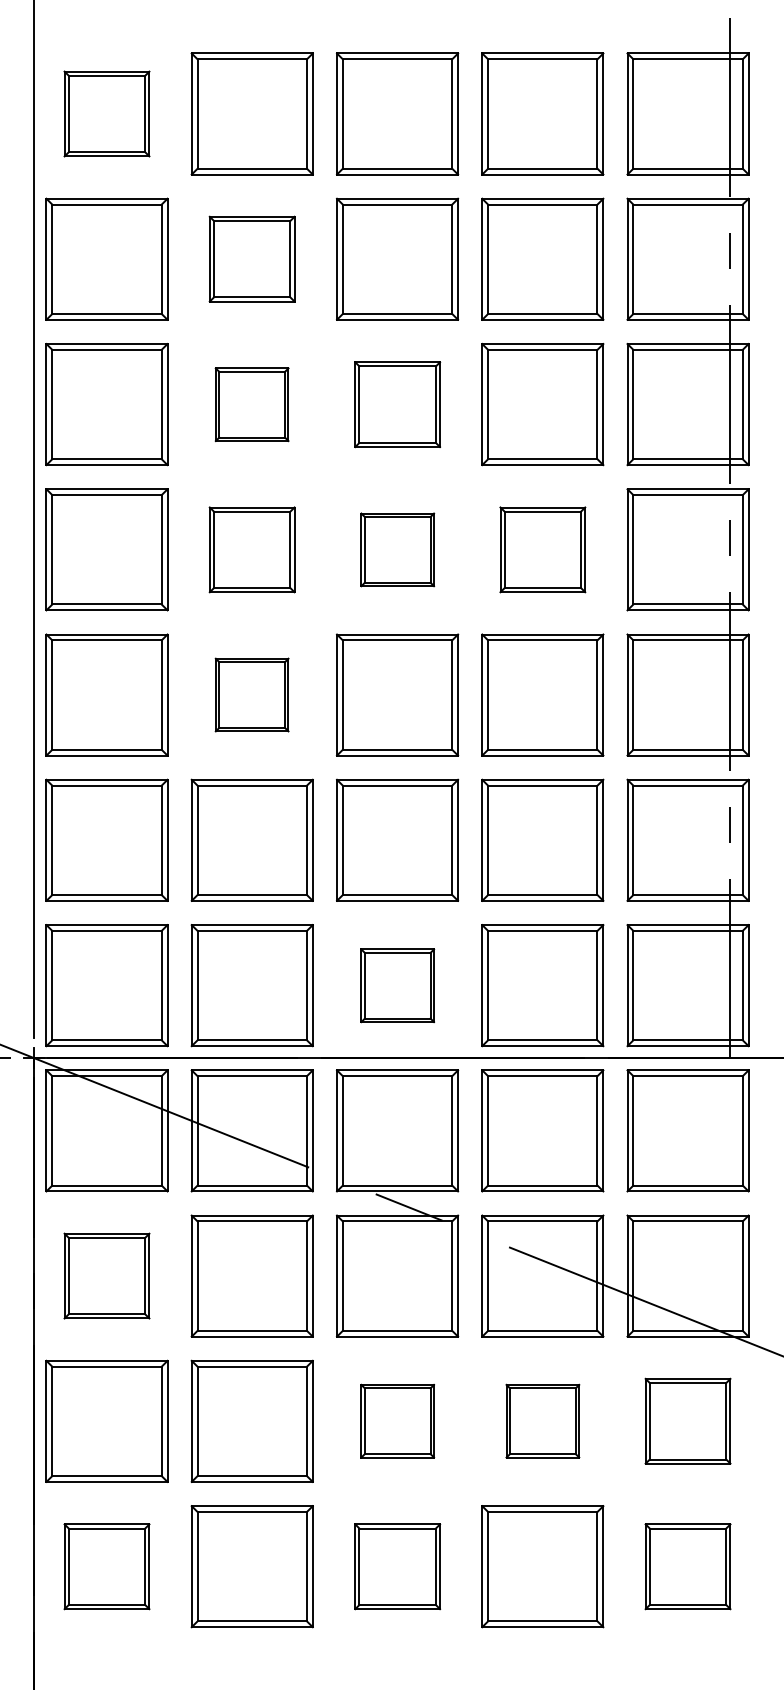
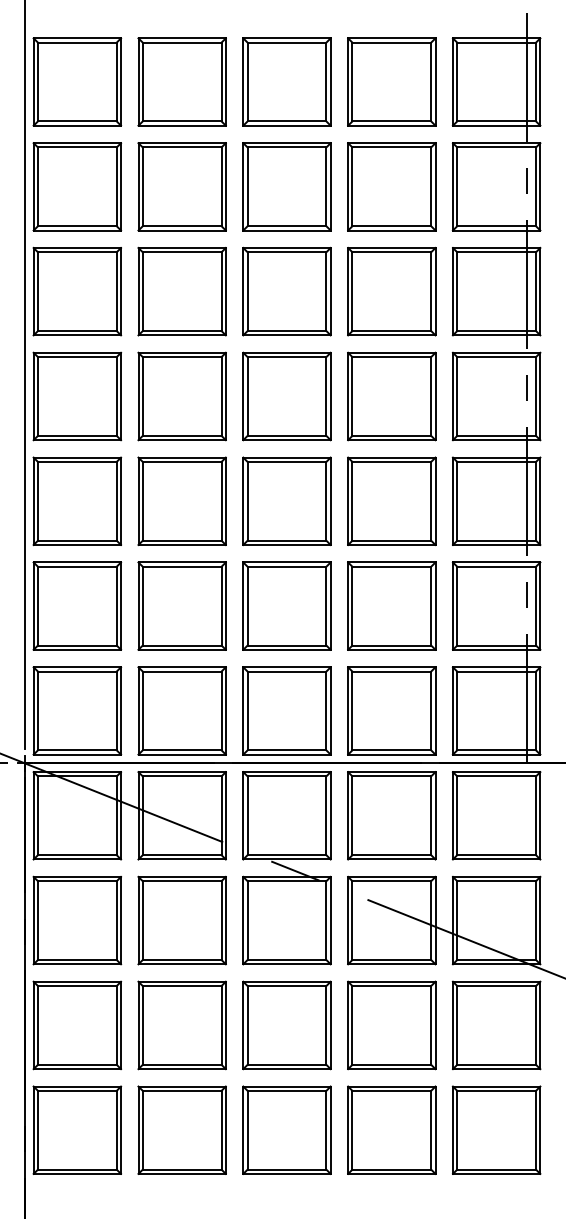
part: (106, 113) -> (76, 81), size x1.43
part: (251, 258) -> (181, 186), size x1.43
part: (251, 404) -> (181, 291), size x1.67
part: (397, 404) -> (286, 291), size x1.43
part: (251, 549) -> (181, 396), size x1.43
part: (397, 549) -> (286, 396), size x1.67
part: (542, 549) -> (391, 396), size x1.43
part: (251, 694) -> (181, 500), size x1.67
part: (397, 985) -> (286, 710), size x1.67
part: (106, 1275) -> (76, 920), size x1.43
part: (397, 1420) -> (286, 1024), size x1.67
part: (542, 1420) -> (391, 1024), size x1.67
part: (687, 1420) -> (496, 1024), size x1.43
part: (106, 1566) -> (76, 1130), size x1.43
part: (397, 1566) -> (286, 1130), size x1.43
part: (687, 1566) -> (496, 1130), size x1.43

